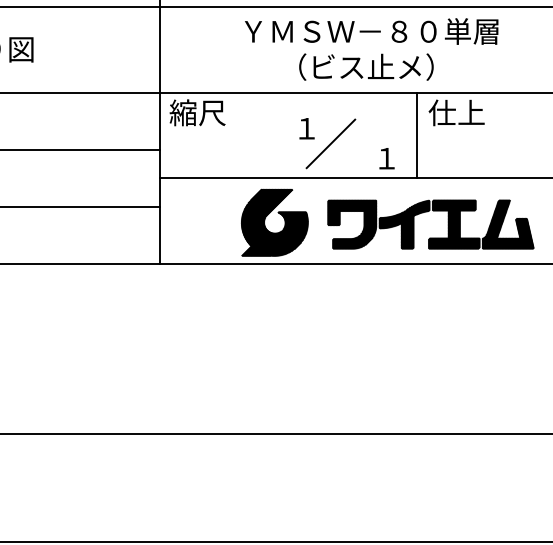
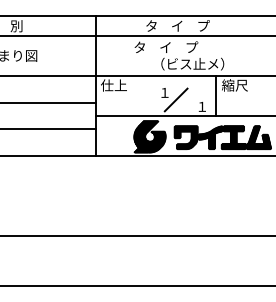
text: (370, 31) -> (194, 47), ＹＭＳＷ－８０単層 -> タ    イ    プ
text: (196, 112) -> (113, 85), 縮尺 -> 仕上
text: (455, 112) -> (234, 85), 仕上 -> 縮尺

